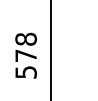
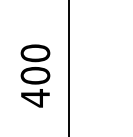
text: (25, 55) -> (34, 75), 578 -> 400

